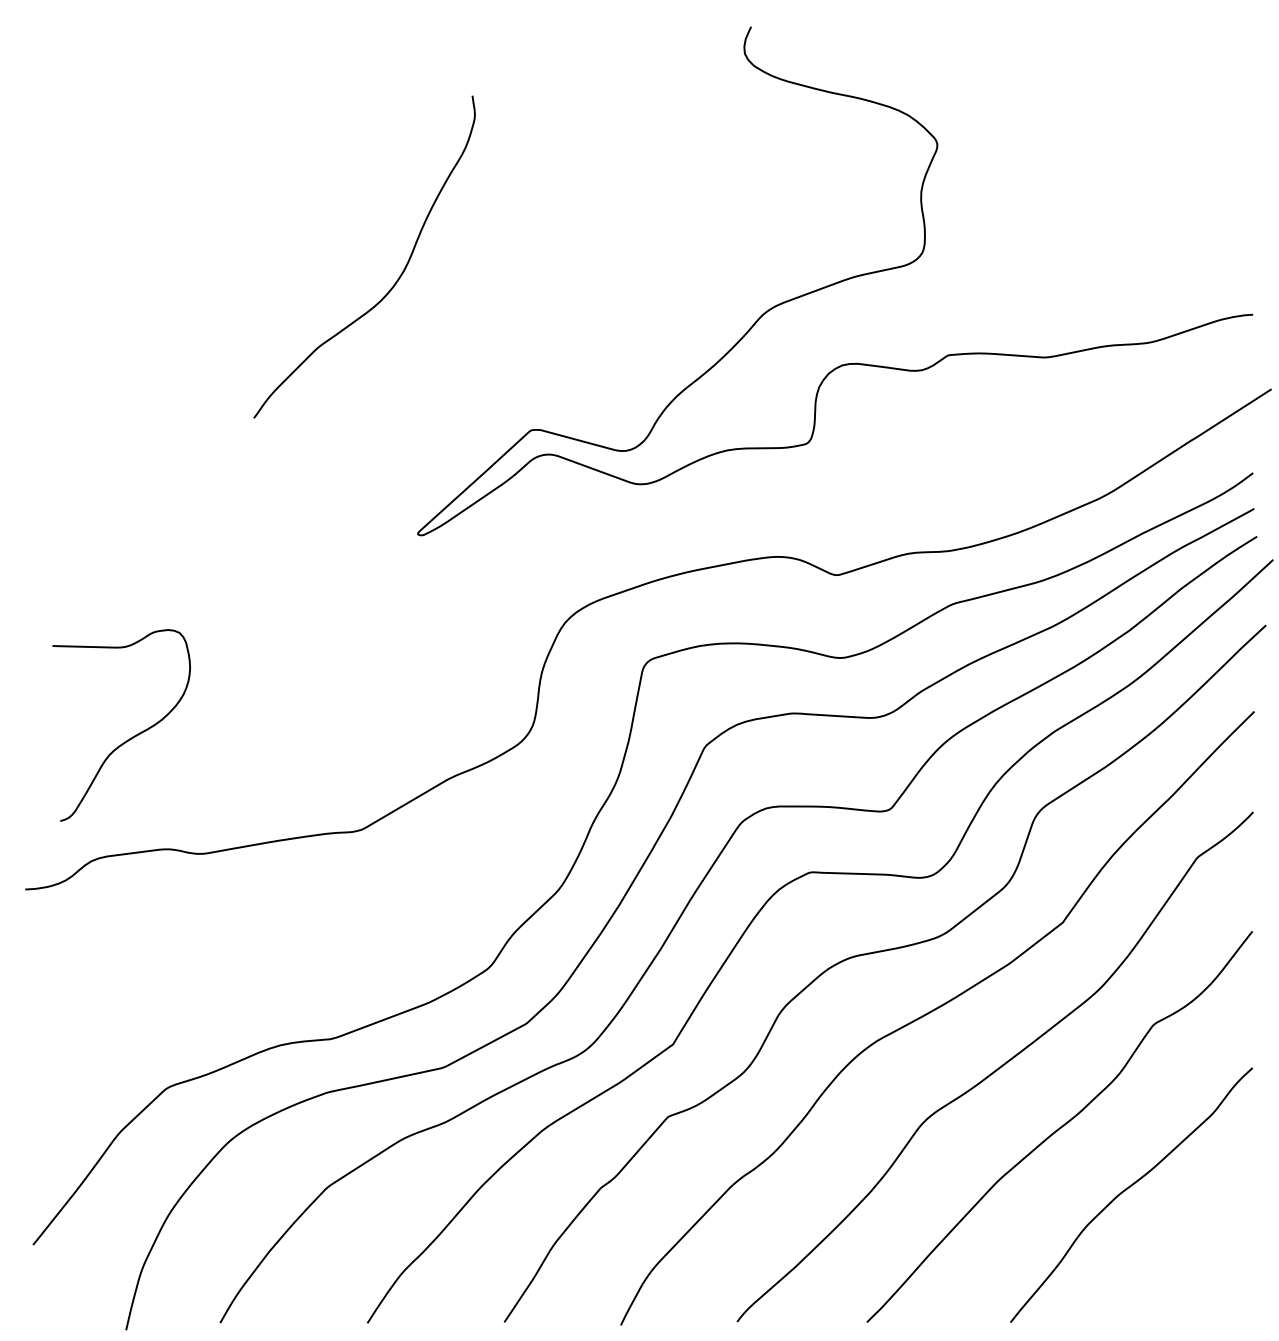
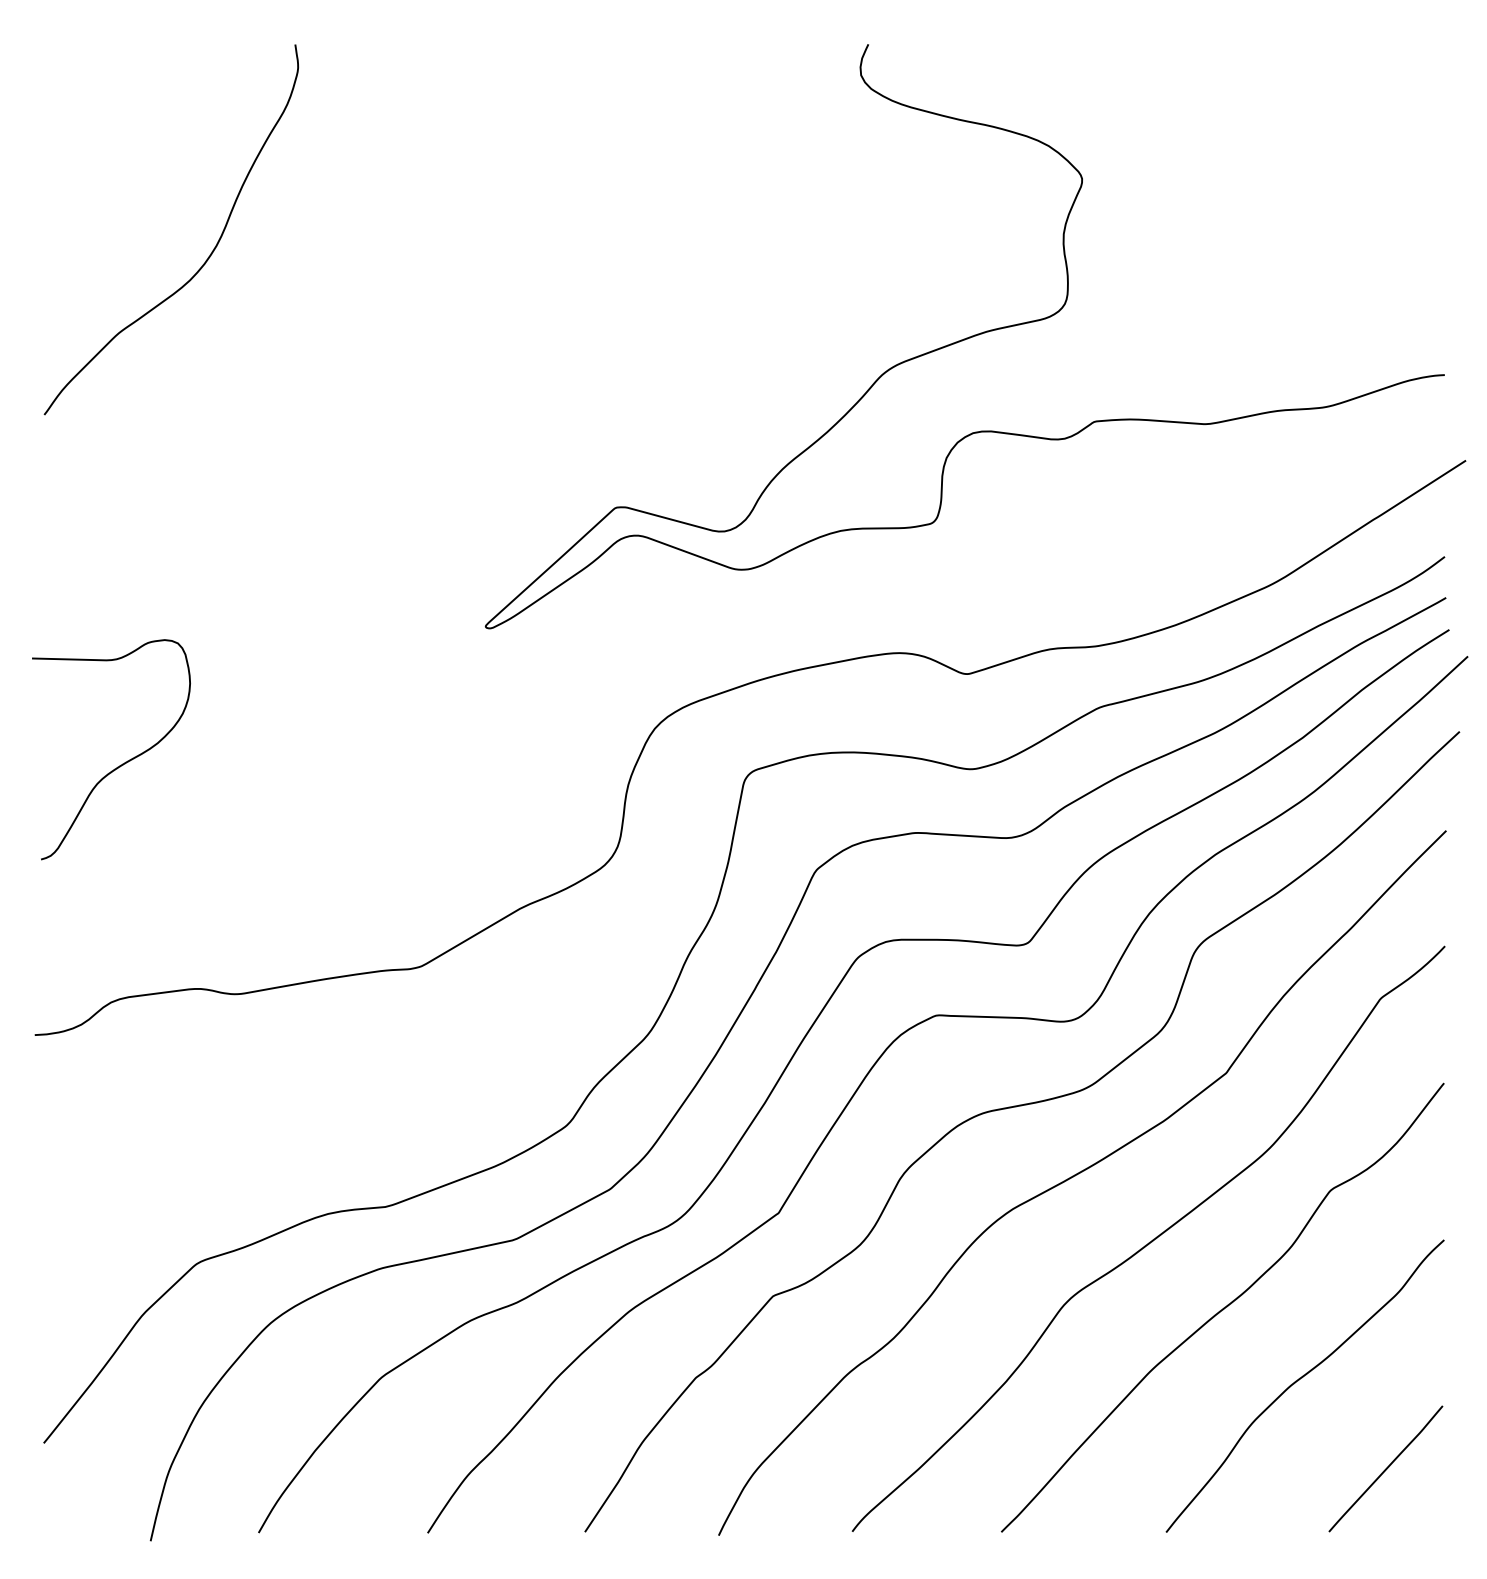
curve: (395, 281) -> (207, 257), moved
curve: (131, 737) -> (122, 763), moved
curve: (1201, 1266) -> (1385, 1468), added

